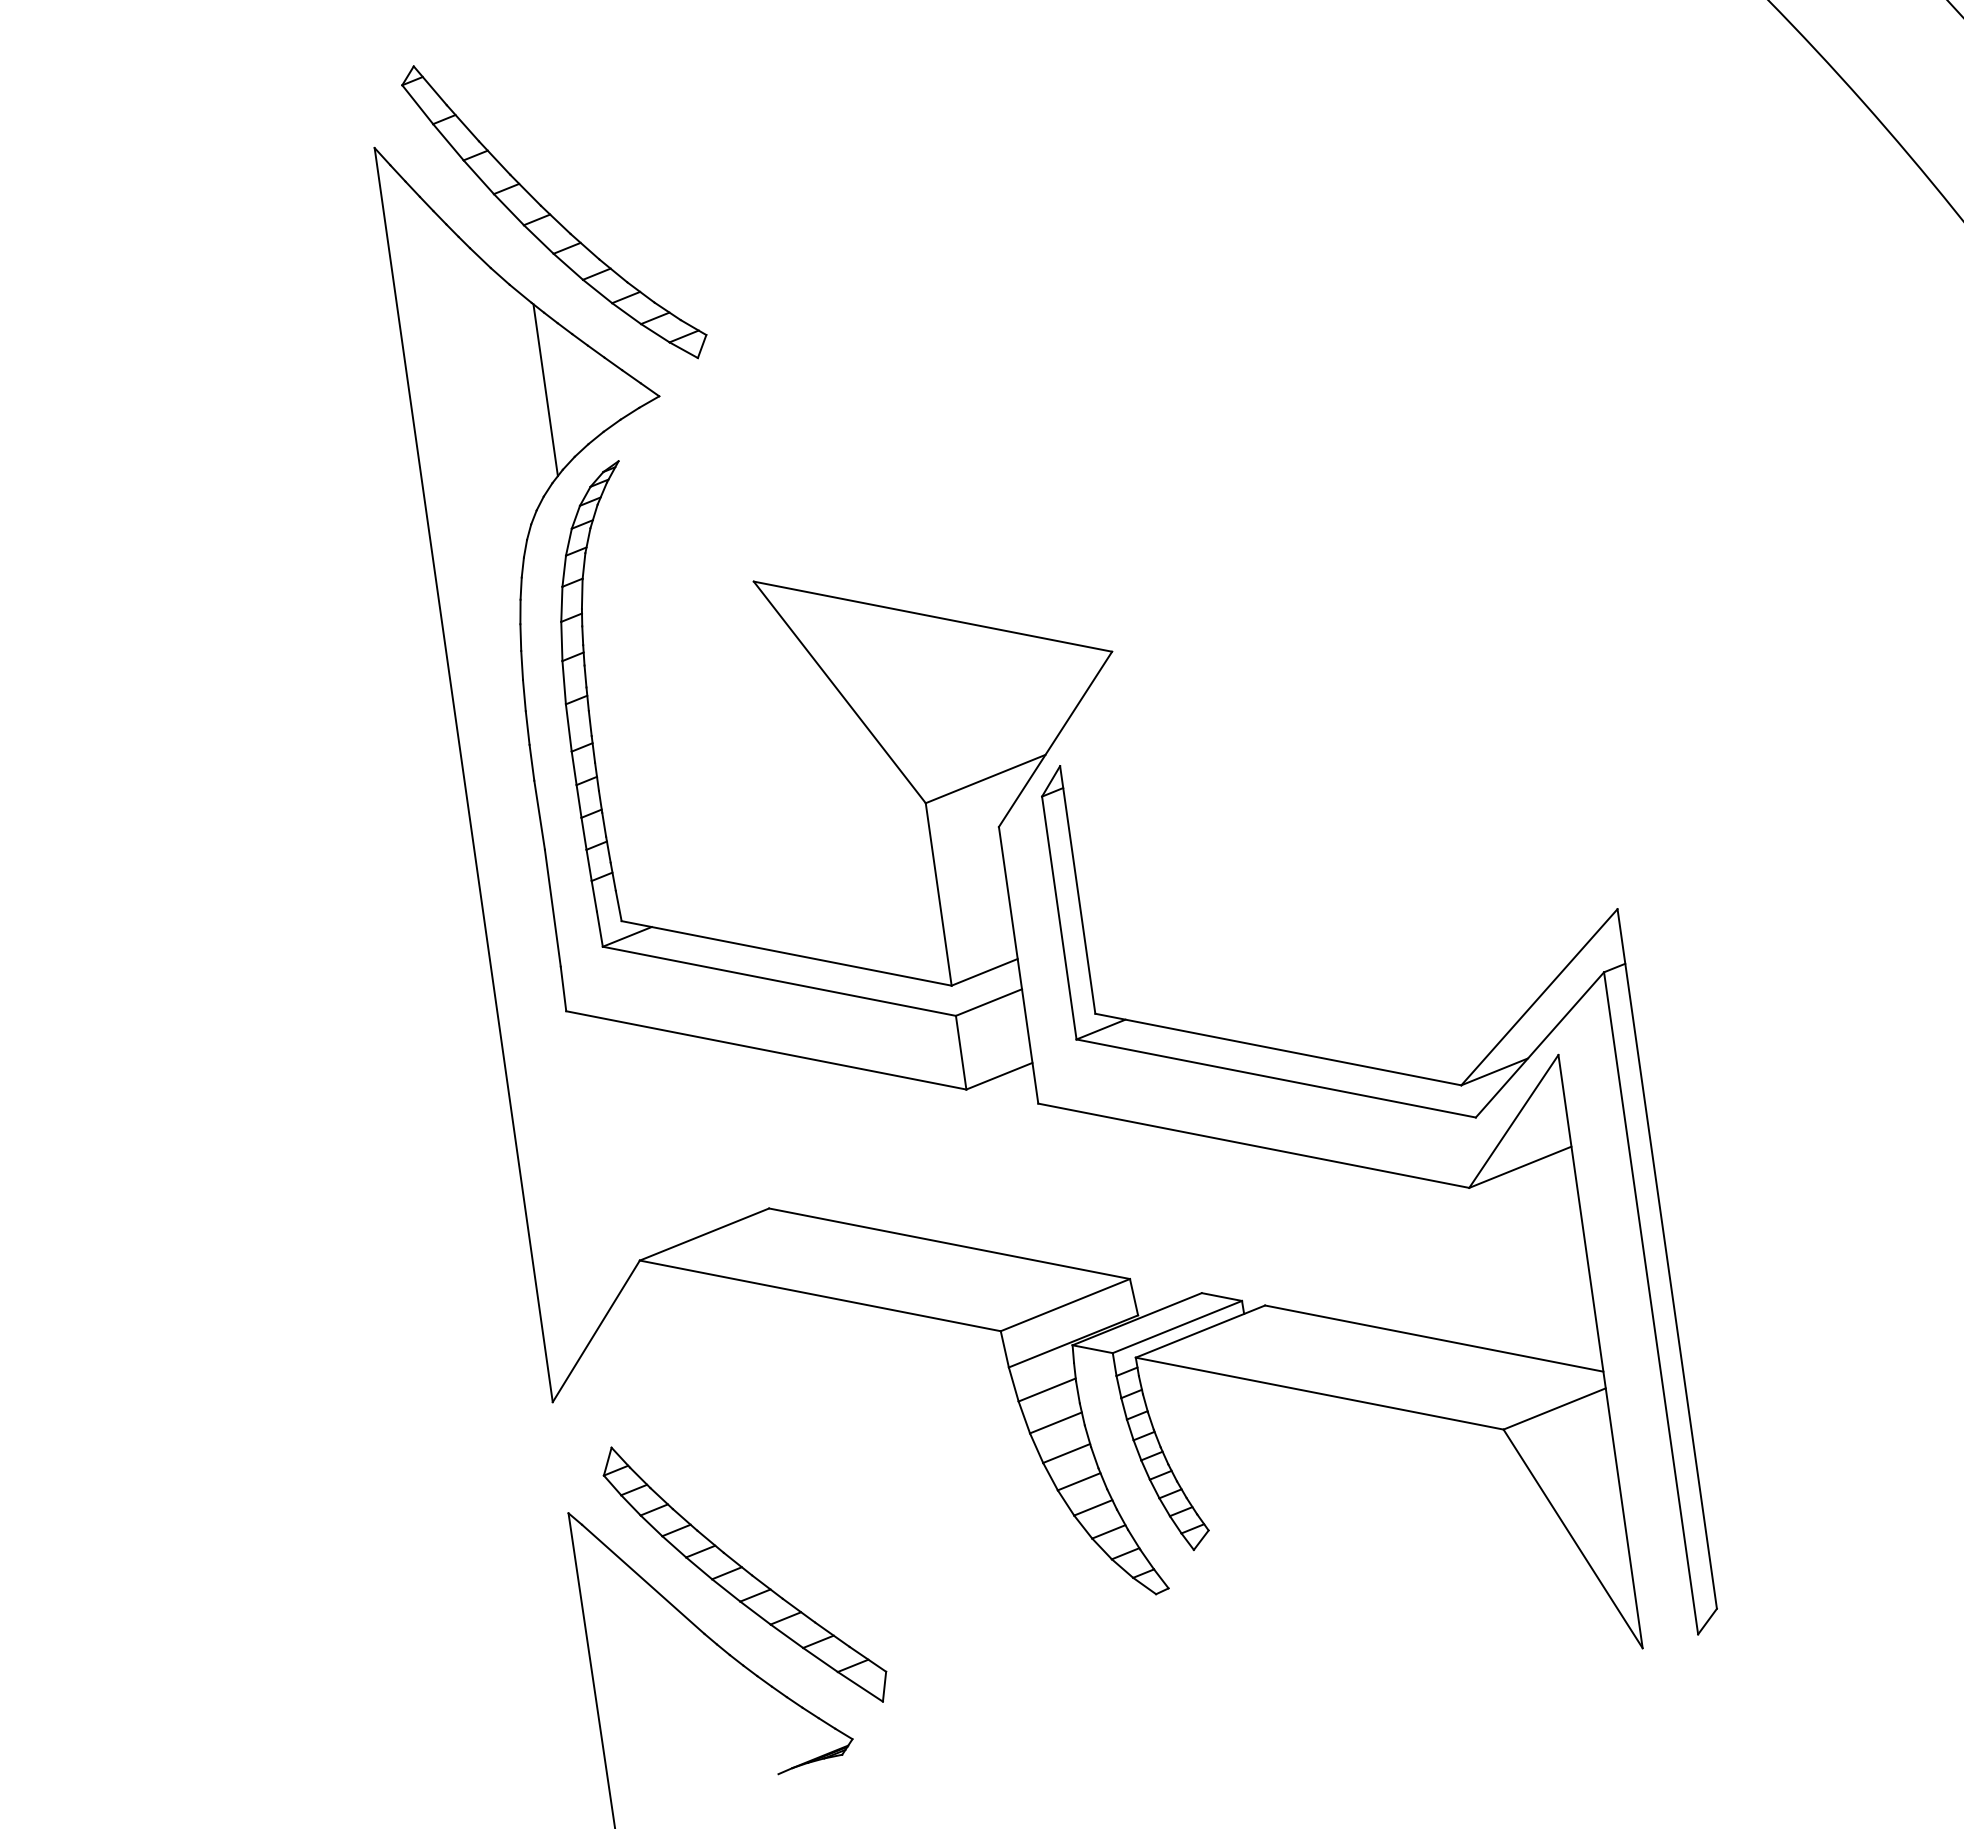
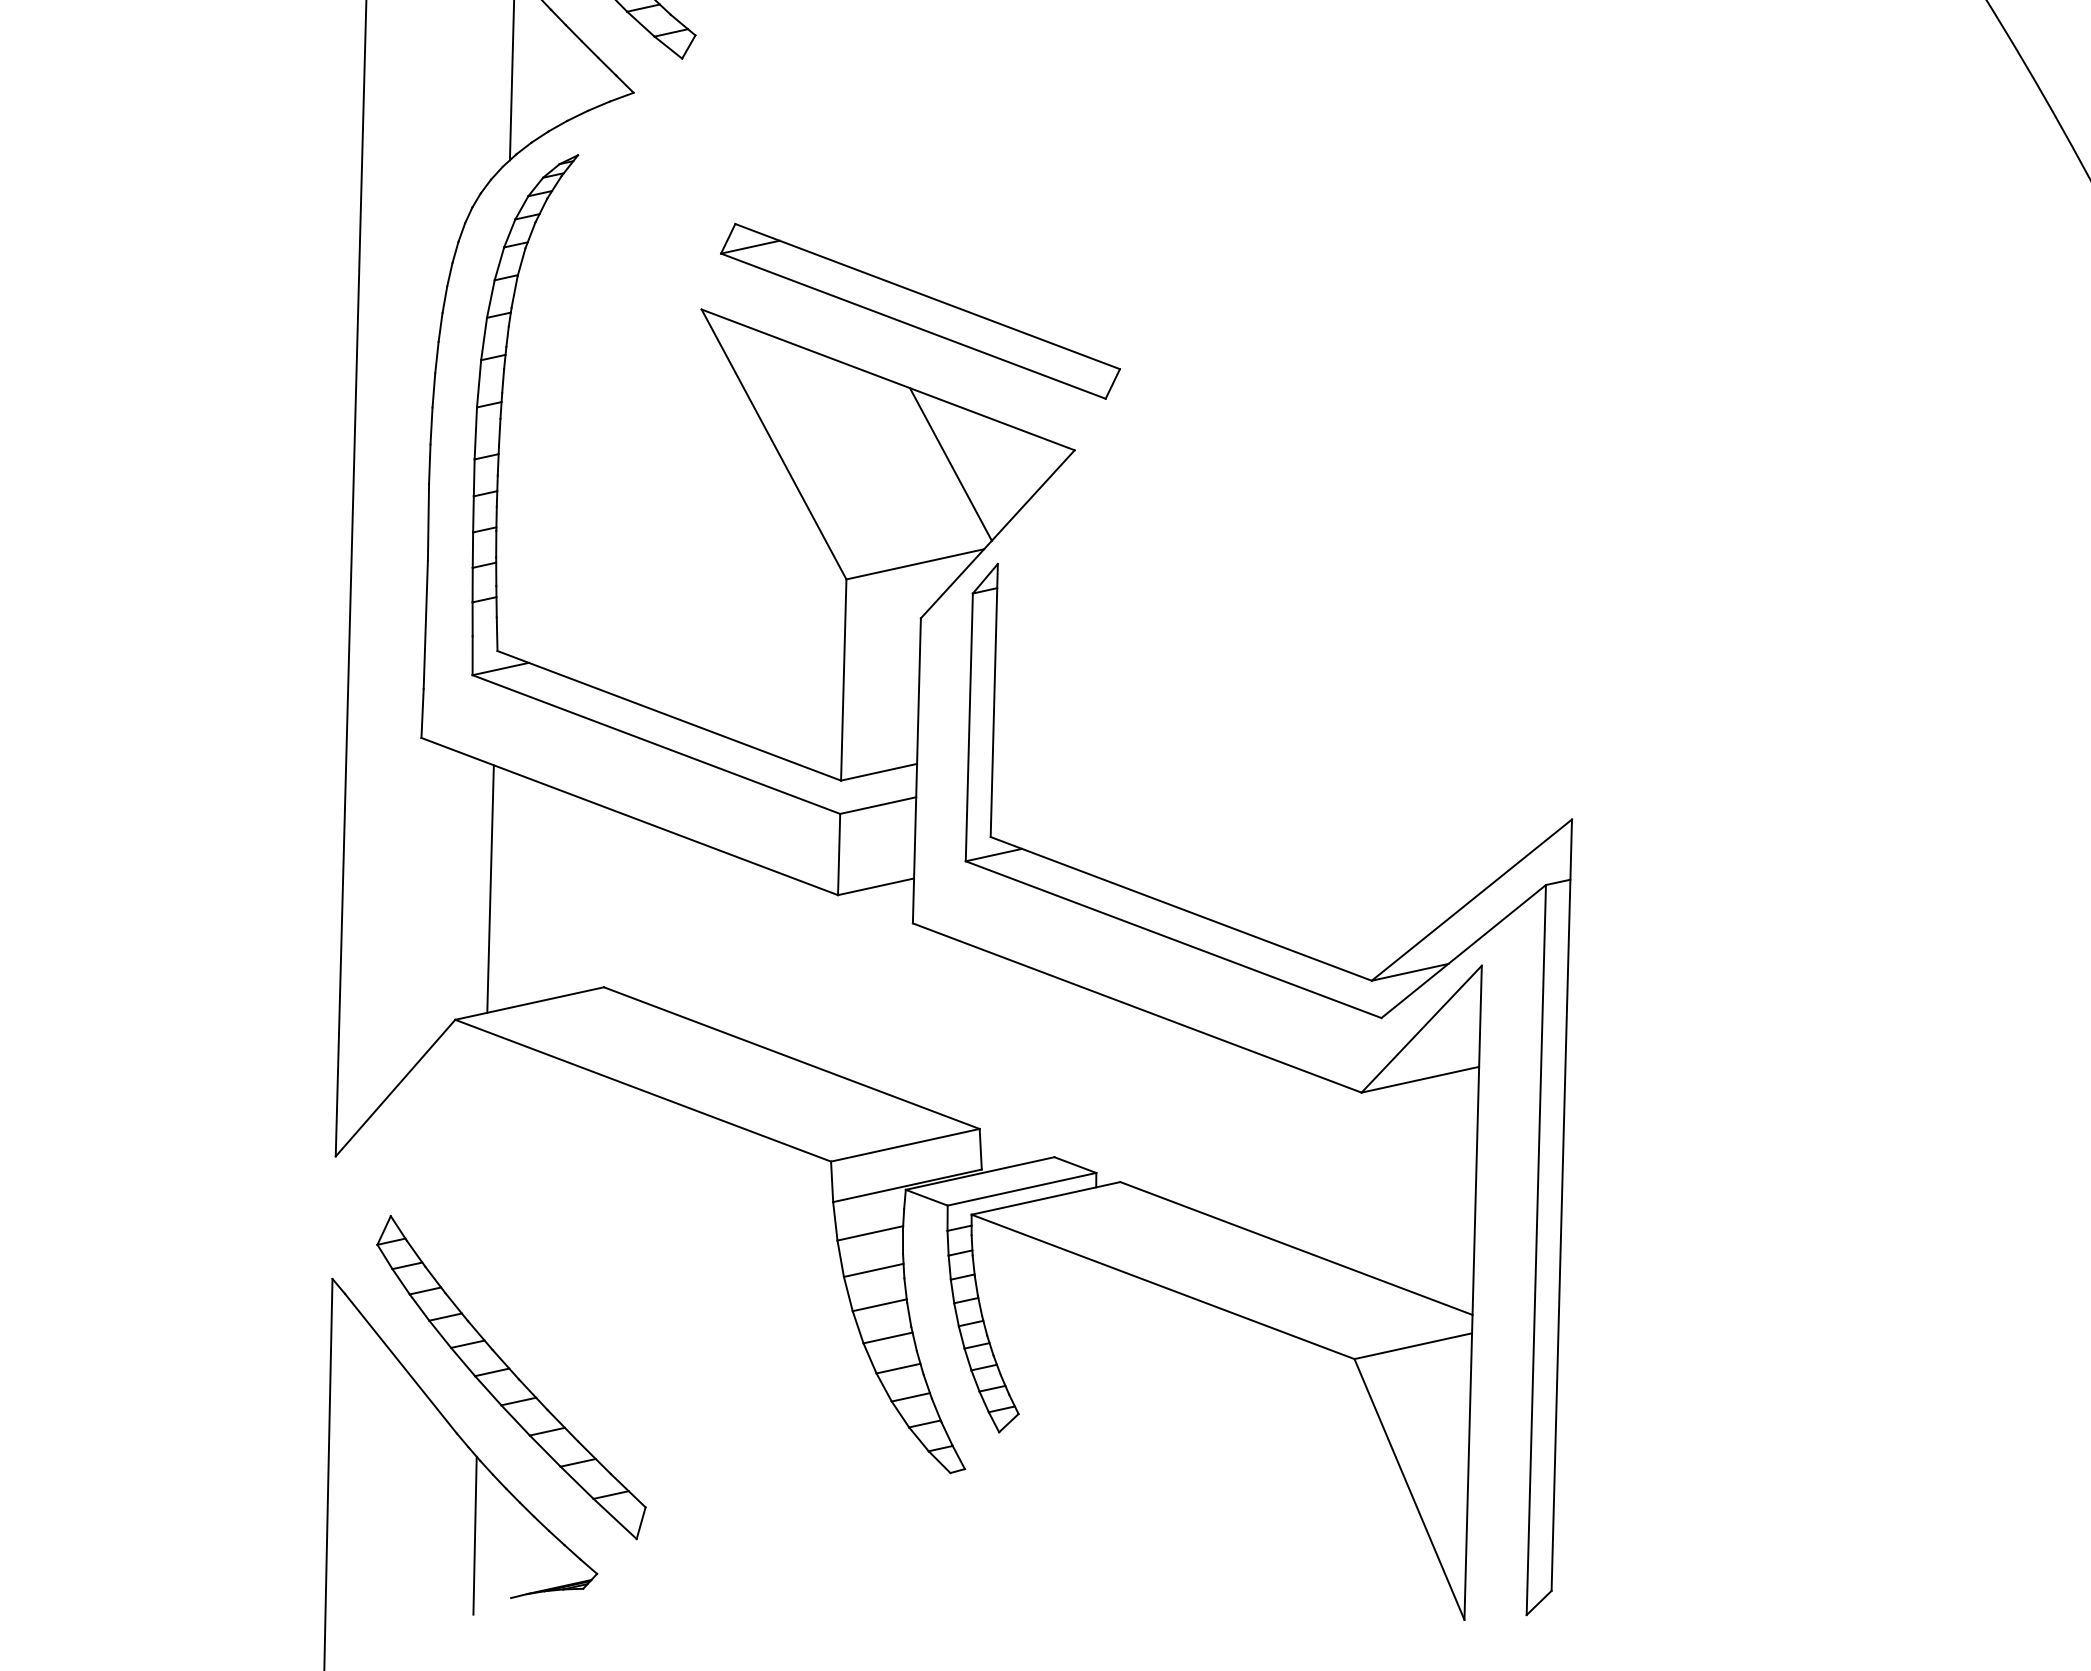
part: (951, 549) -> (920, 310), added
line: (1002, 683) -> (950, 464), added
line: (651, 1136) -> (490, 888), added
line: (736, 1722) -> (475, 1534), added

